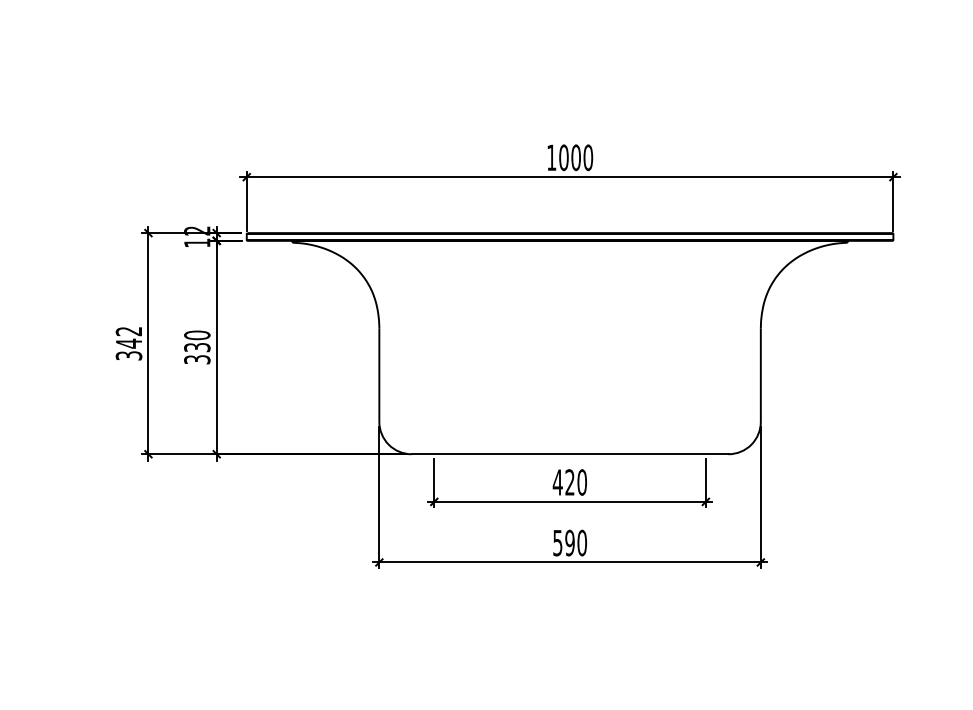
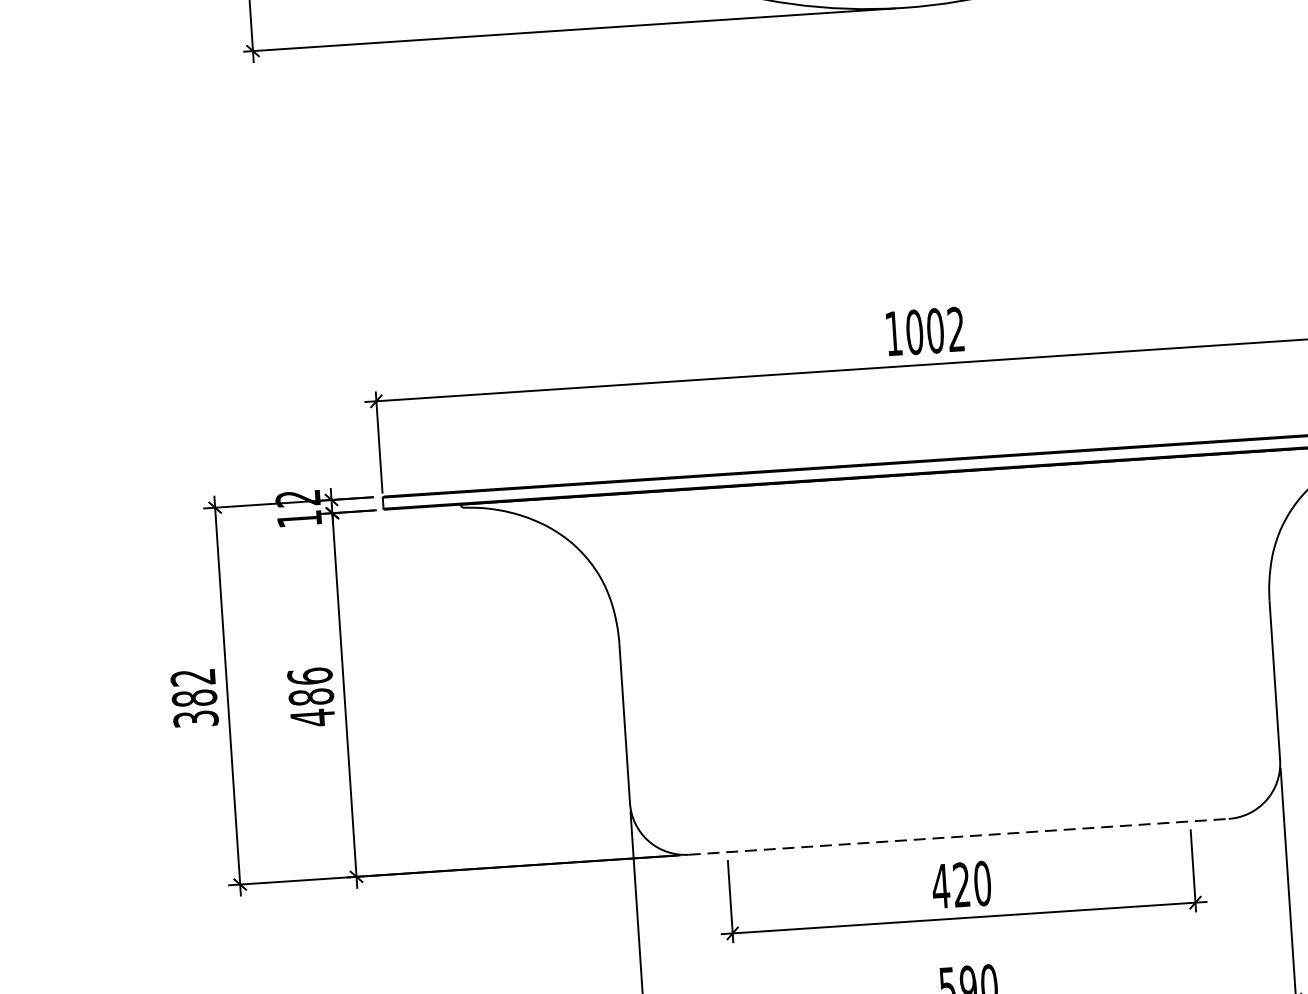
text: (588, 157) -> (956, 329), 1000 -> 1002
text: (128, 343) -> (193, 698), 342 -> 382
text: (197, 347) -> (311, 697), 330 -> 486
line: (570, 454) -> (959, 837), solid -> dashed

